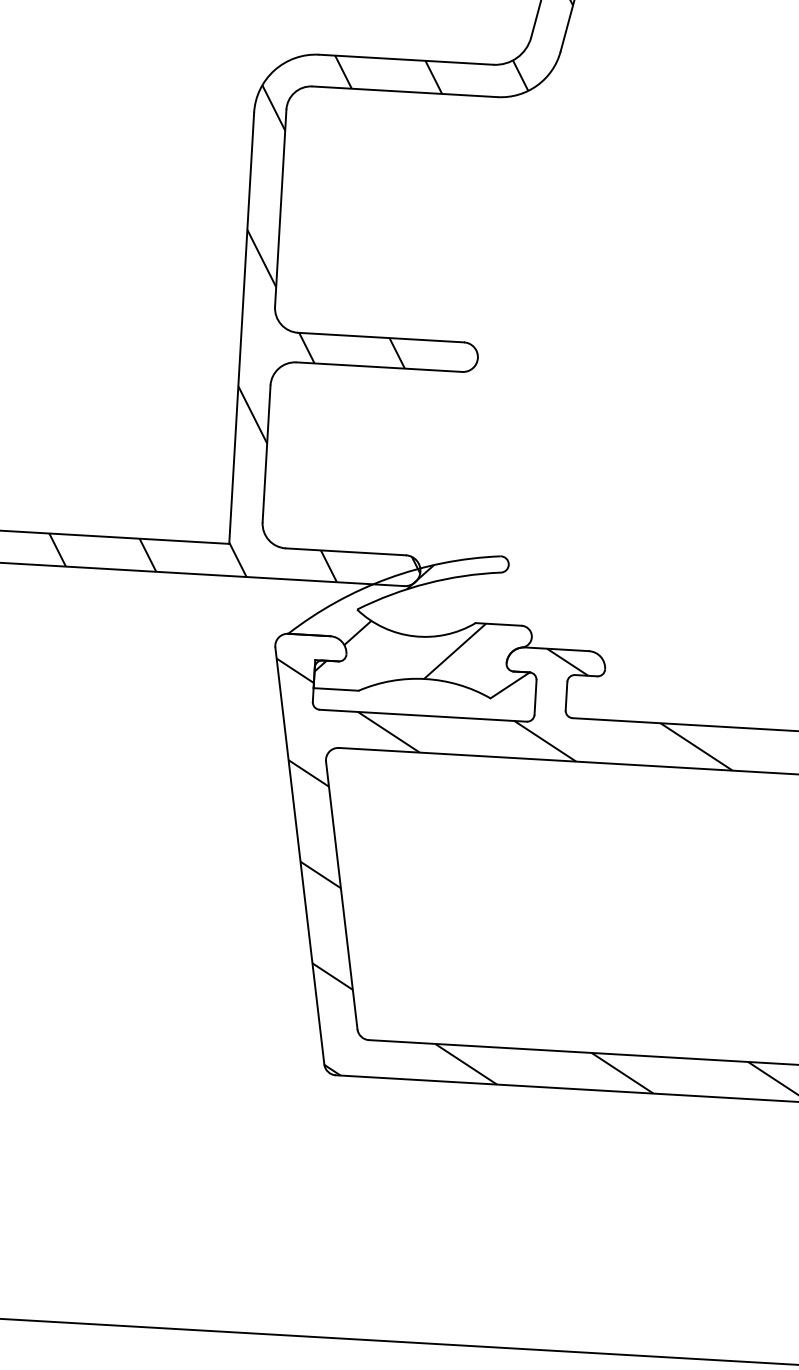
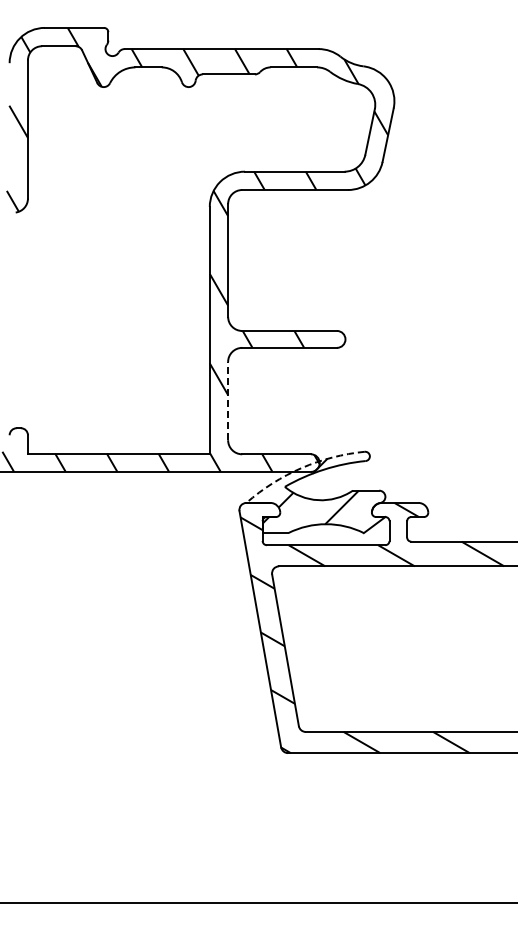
line: (267, 452) -> (228, 400), solid -> dashed
arc: (388, 579) -> (301, 468), solid -> dashed

